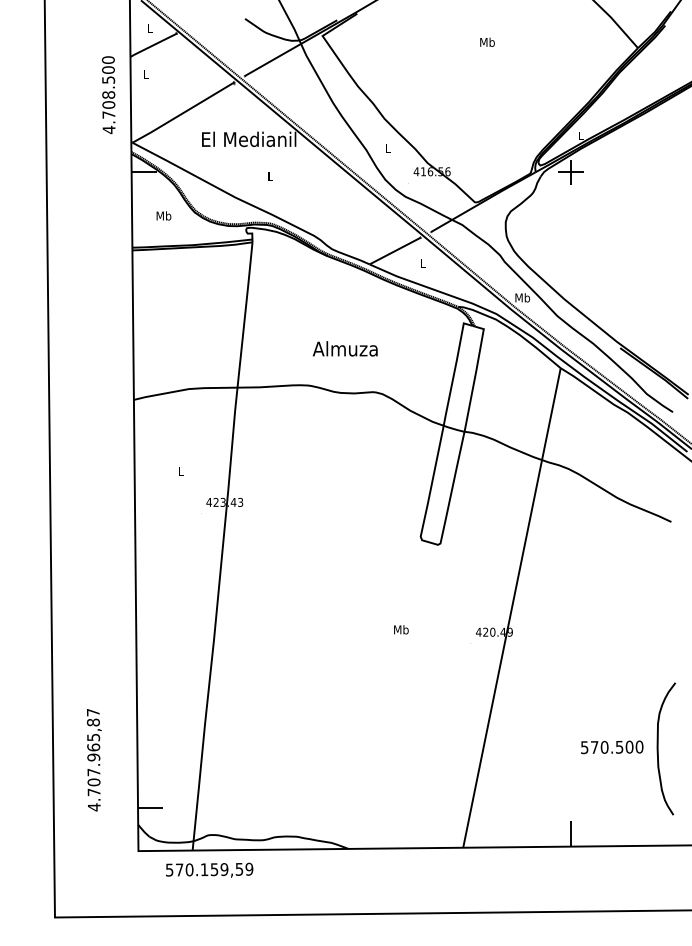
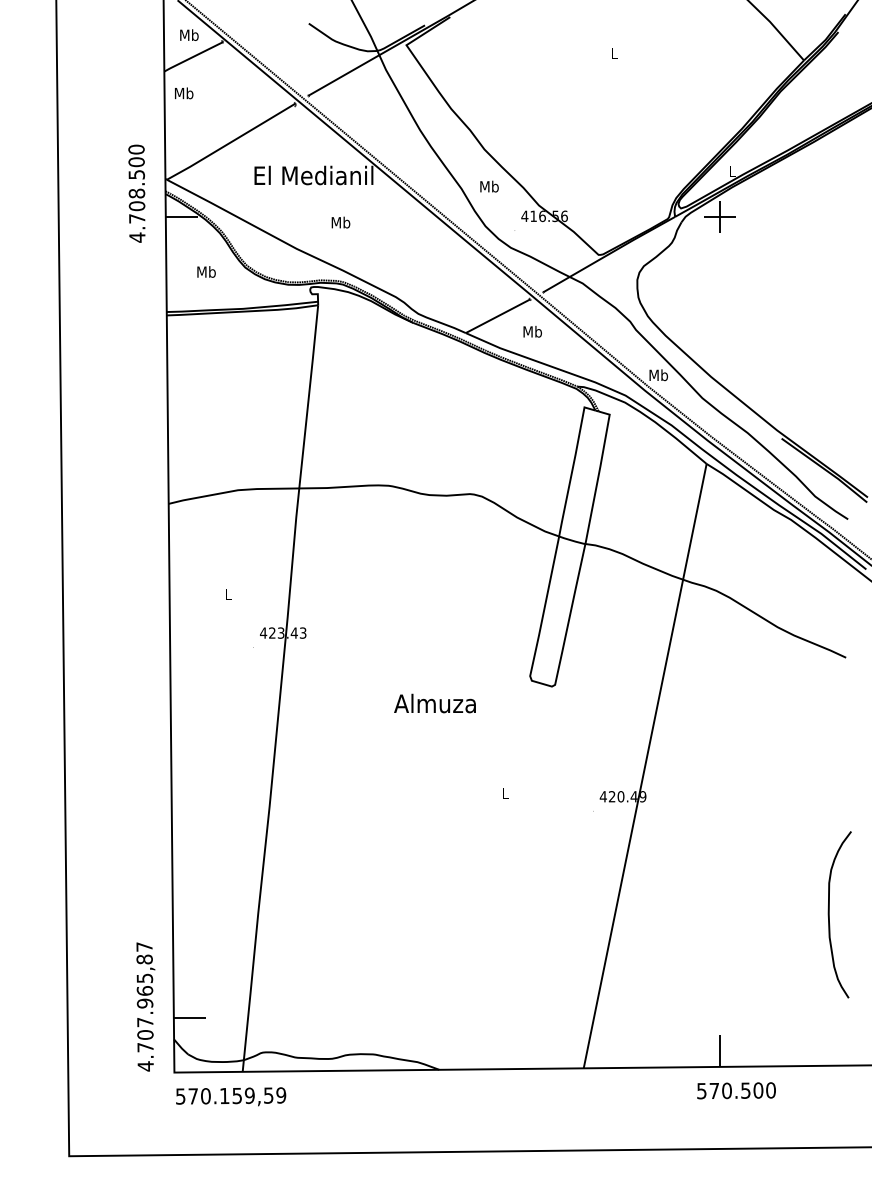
text: (150, 27) -> (189, 34), L -> Mb
text: (487, 42) -> (614, 53), Mb -> L
text: (146, 74) -> (184, 93), L -> Mb
text: (108, 94) -> (136, 193), moved
text: (388, 148) -> (489, 186), L -> Mb
text: (270, 176) -> (340, 222), L -> Mb
text: (422, 263) -> (532, 331), L -> Mb
text: (344, 348) -> (434, 703), moved
text: (401, 629) -> (505, 793), Mb -> L
text: (612, 747) -> (736, 1090), moved
curve: (658, 748) -> (829, 914), moved
text: (94, 759) -> (145, 1006), moved
text: (209, 870) -> (231, 1096), moved

